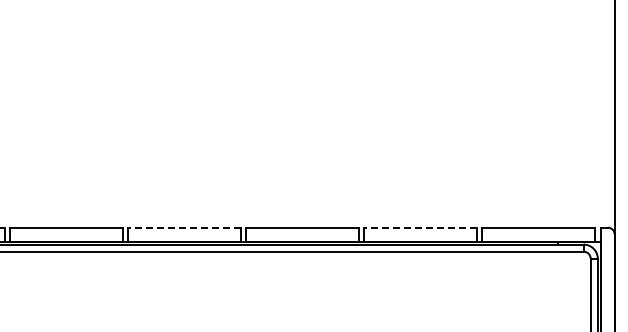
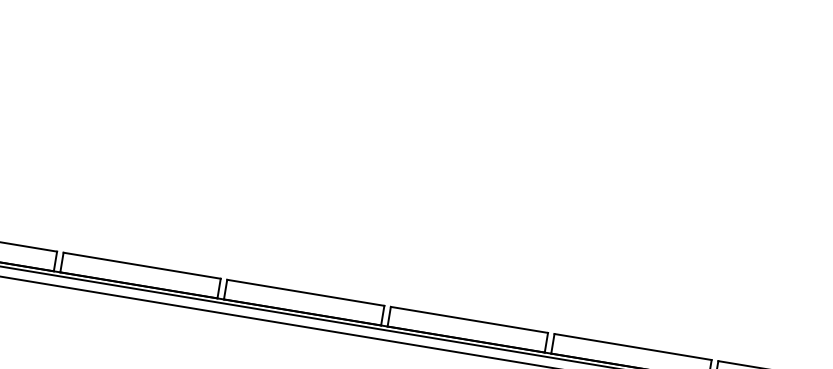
line: (184, 227) -> (306, 292), dashed -> solid
line: (420, 227) -> (633, 346), dashed -> solid

